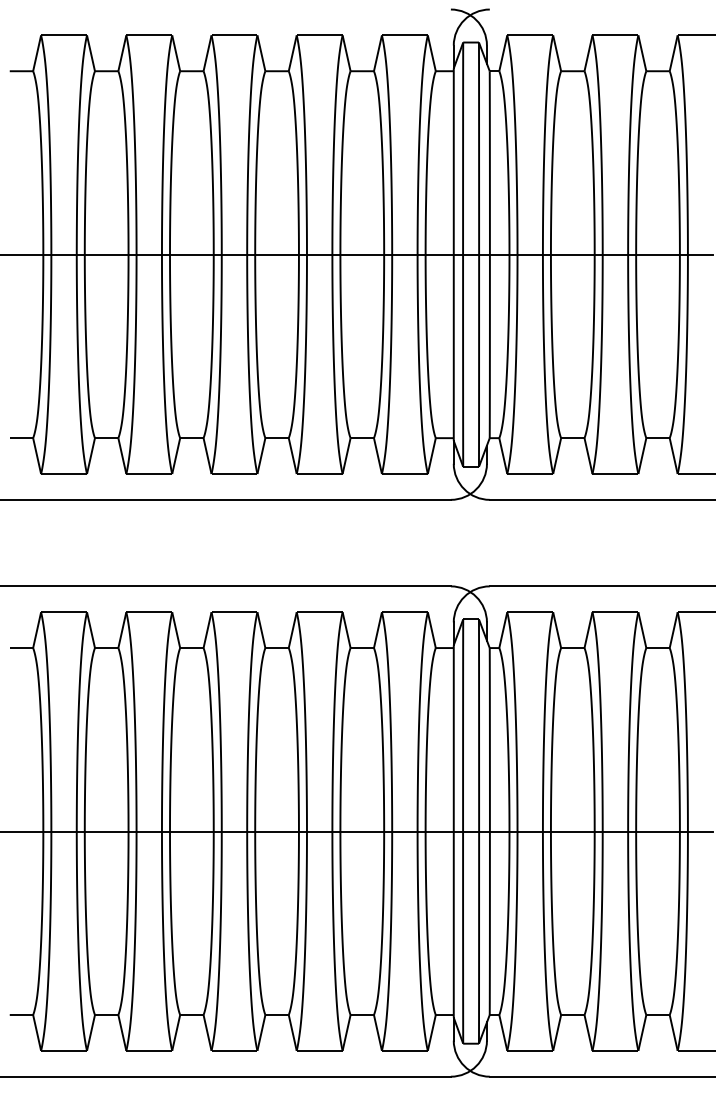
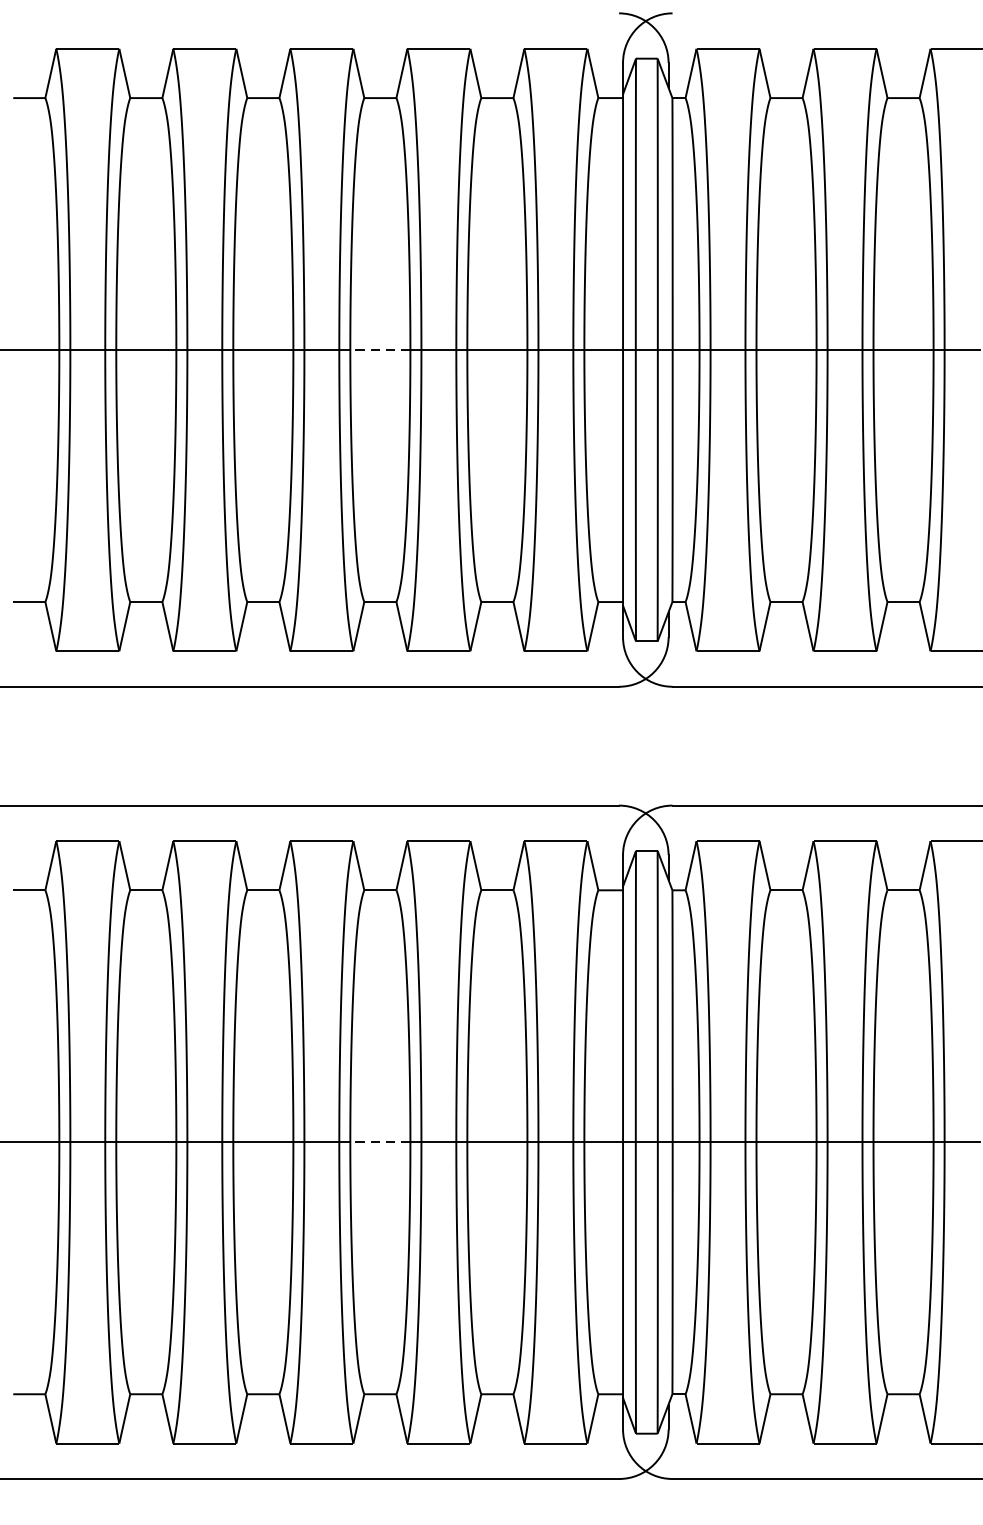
line: (277, 254) -> (380, 349), solid -> dashed
line: (277, 831) -> (380, 1142), solid -> dashed

